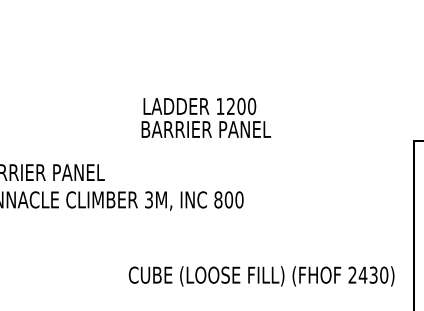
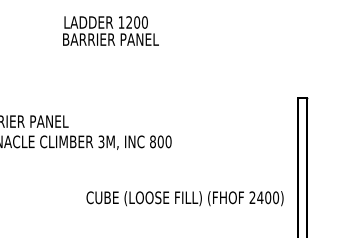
text: (205, 117) -> (110, 30), moved
text: (374, 274) -> (268, 197), 2430) -> 2400)

